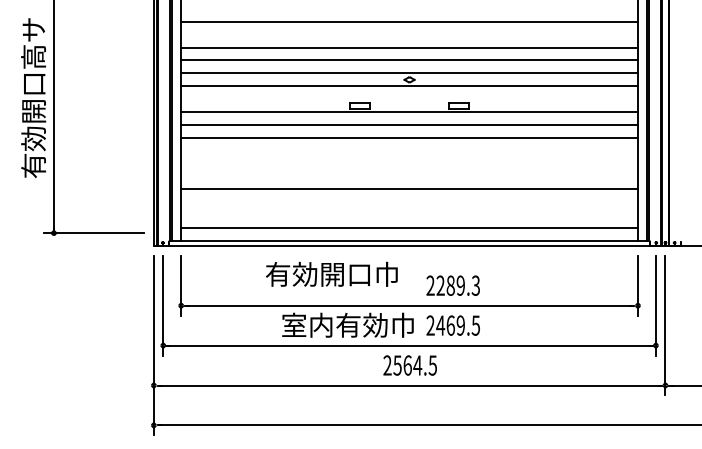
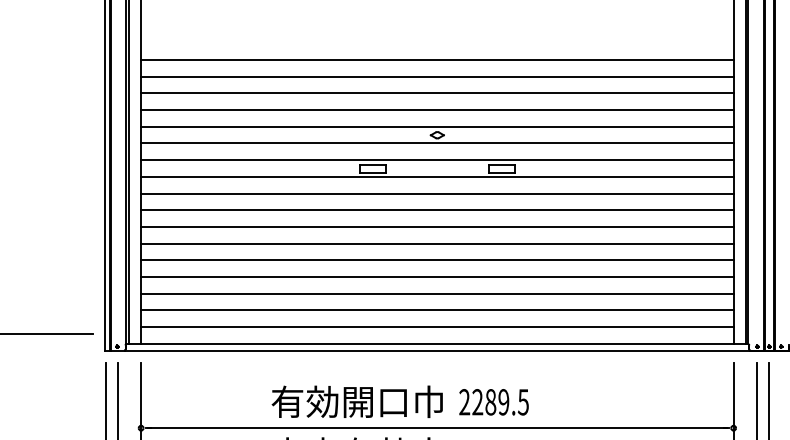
line: (409, 34) -> (437, 76), added
line: (409, 99) -> (437, 160), added
line: (409, 150) -> (437, 226), added
line: (409, 163) -> (437, 243), added
line: (409, 176) -> (437, 260), added
line: (409, 202) -> (437, 294), added
line: (409, 214) -> (437, 309), added
text: (331, 273) -> (356, 400), moved
text: (475, 285) -> (522, 401), 2289.3 -> 2289.5

